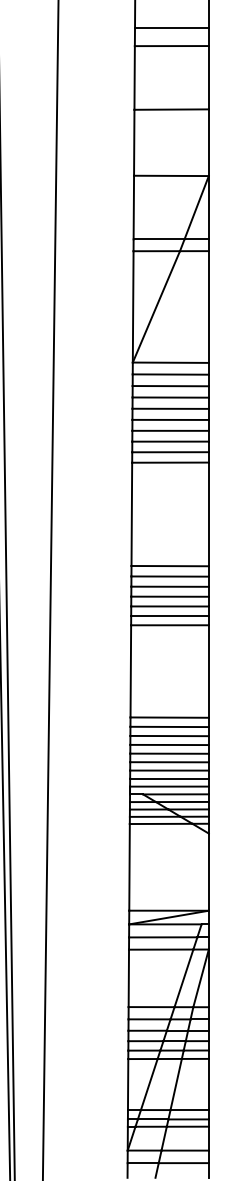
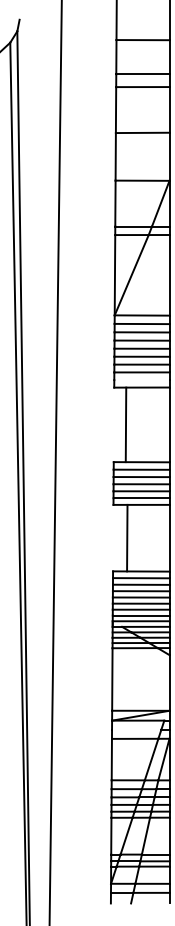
line: (169, 452) -> (141, 380), removed
line: (131, 513) -> (125, 424), moved
line: (131, 670) -> (127, 537), moved
line: (163, 936) -> (136, 729), removed

